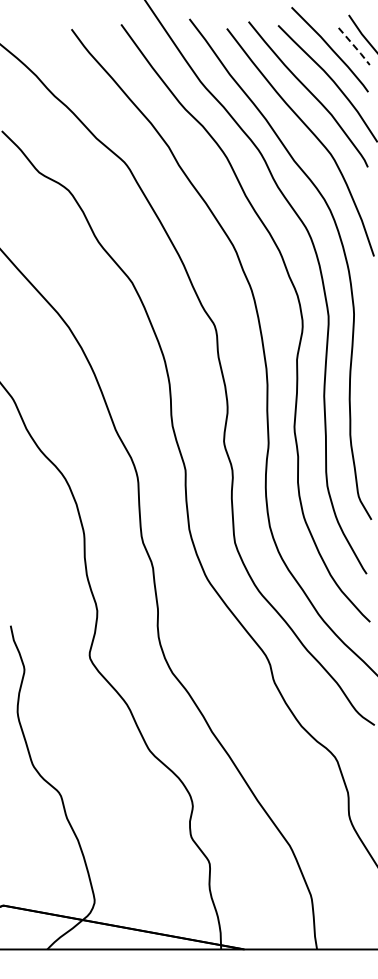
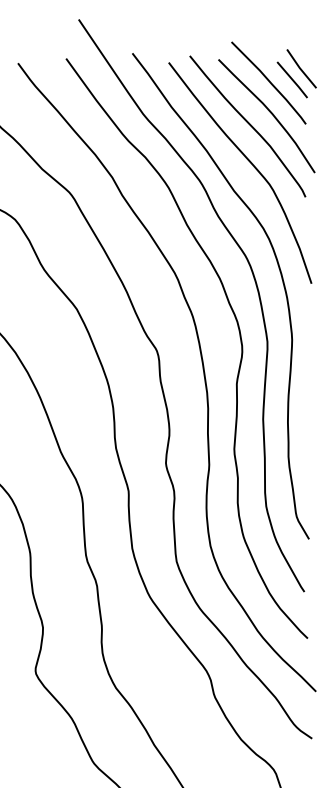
line: (355, 47) -> (293, 80), dashed -> solid

